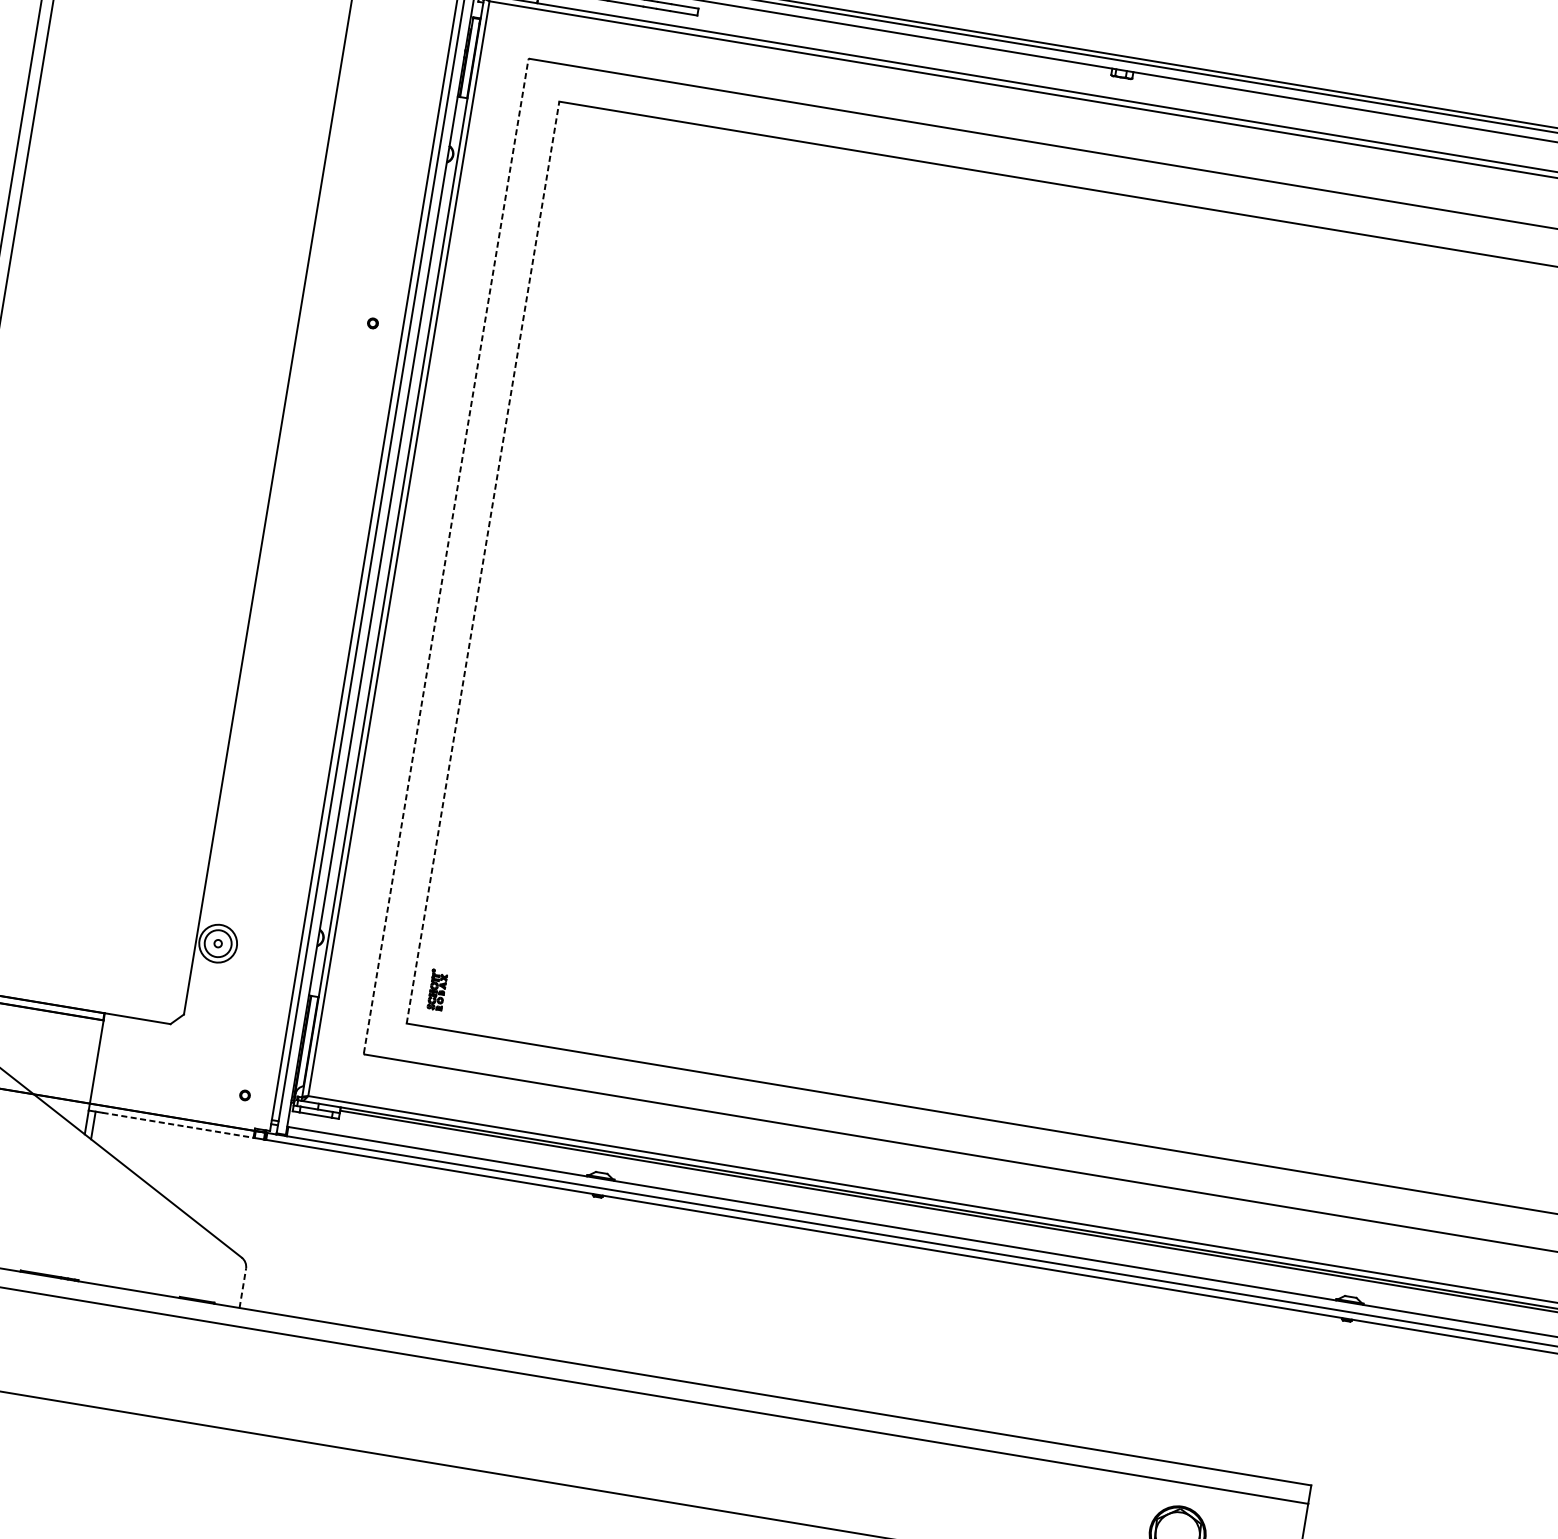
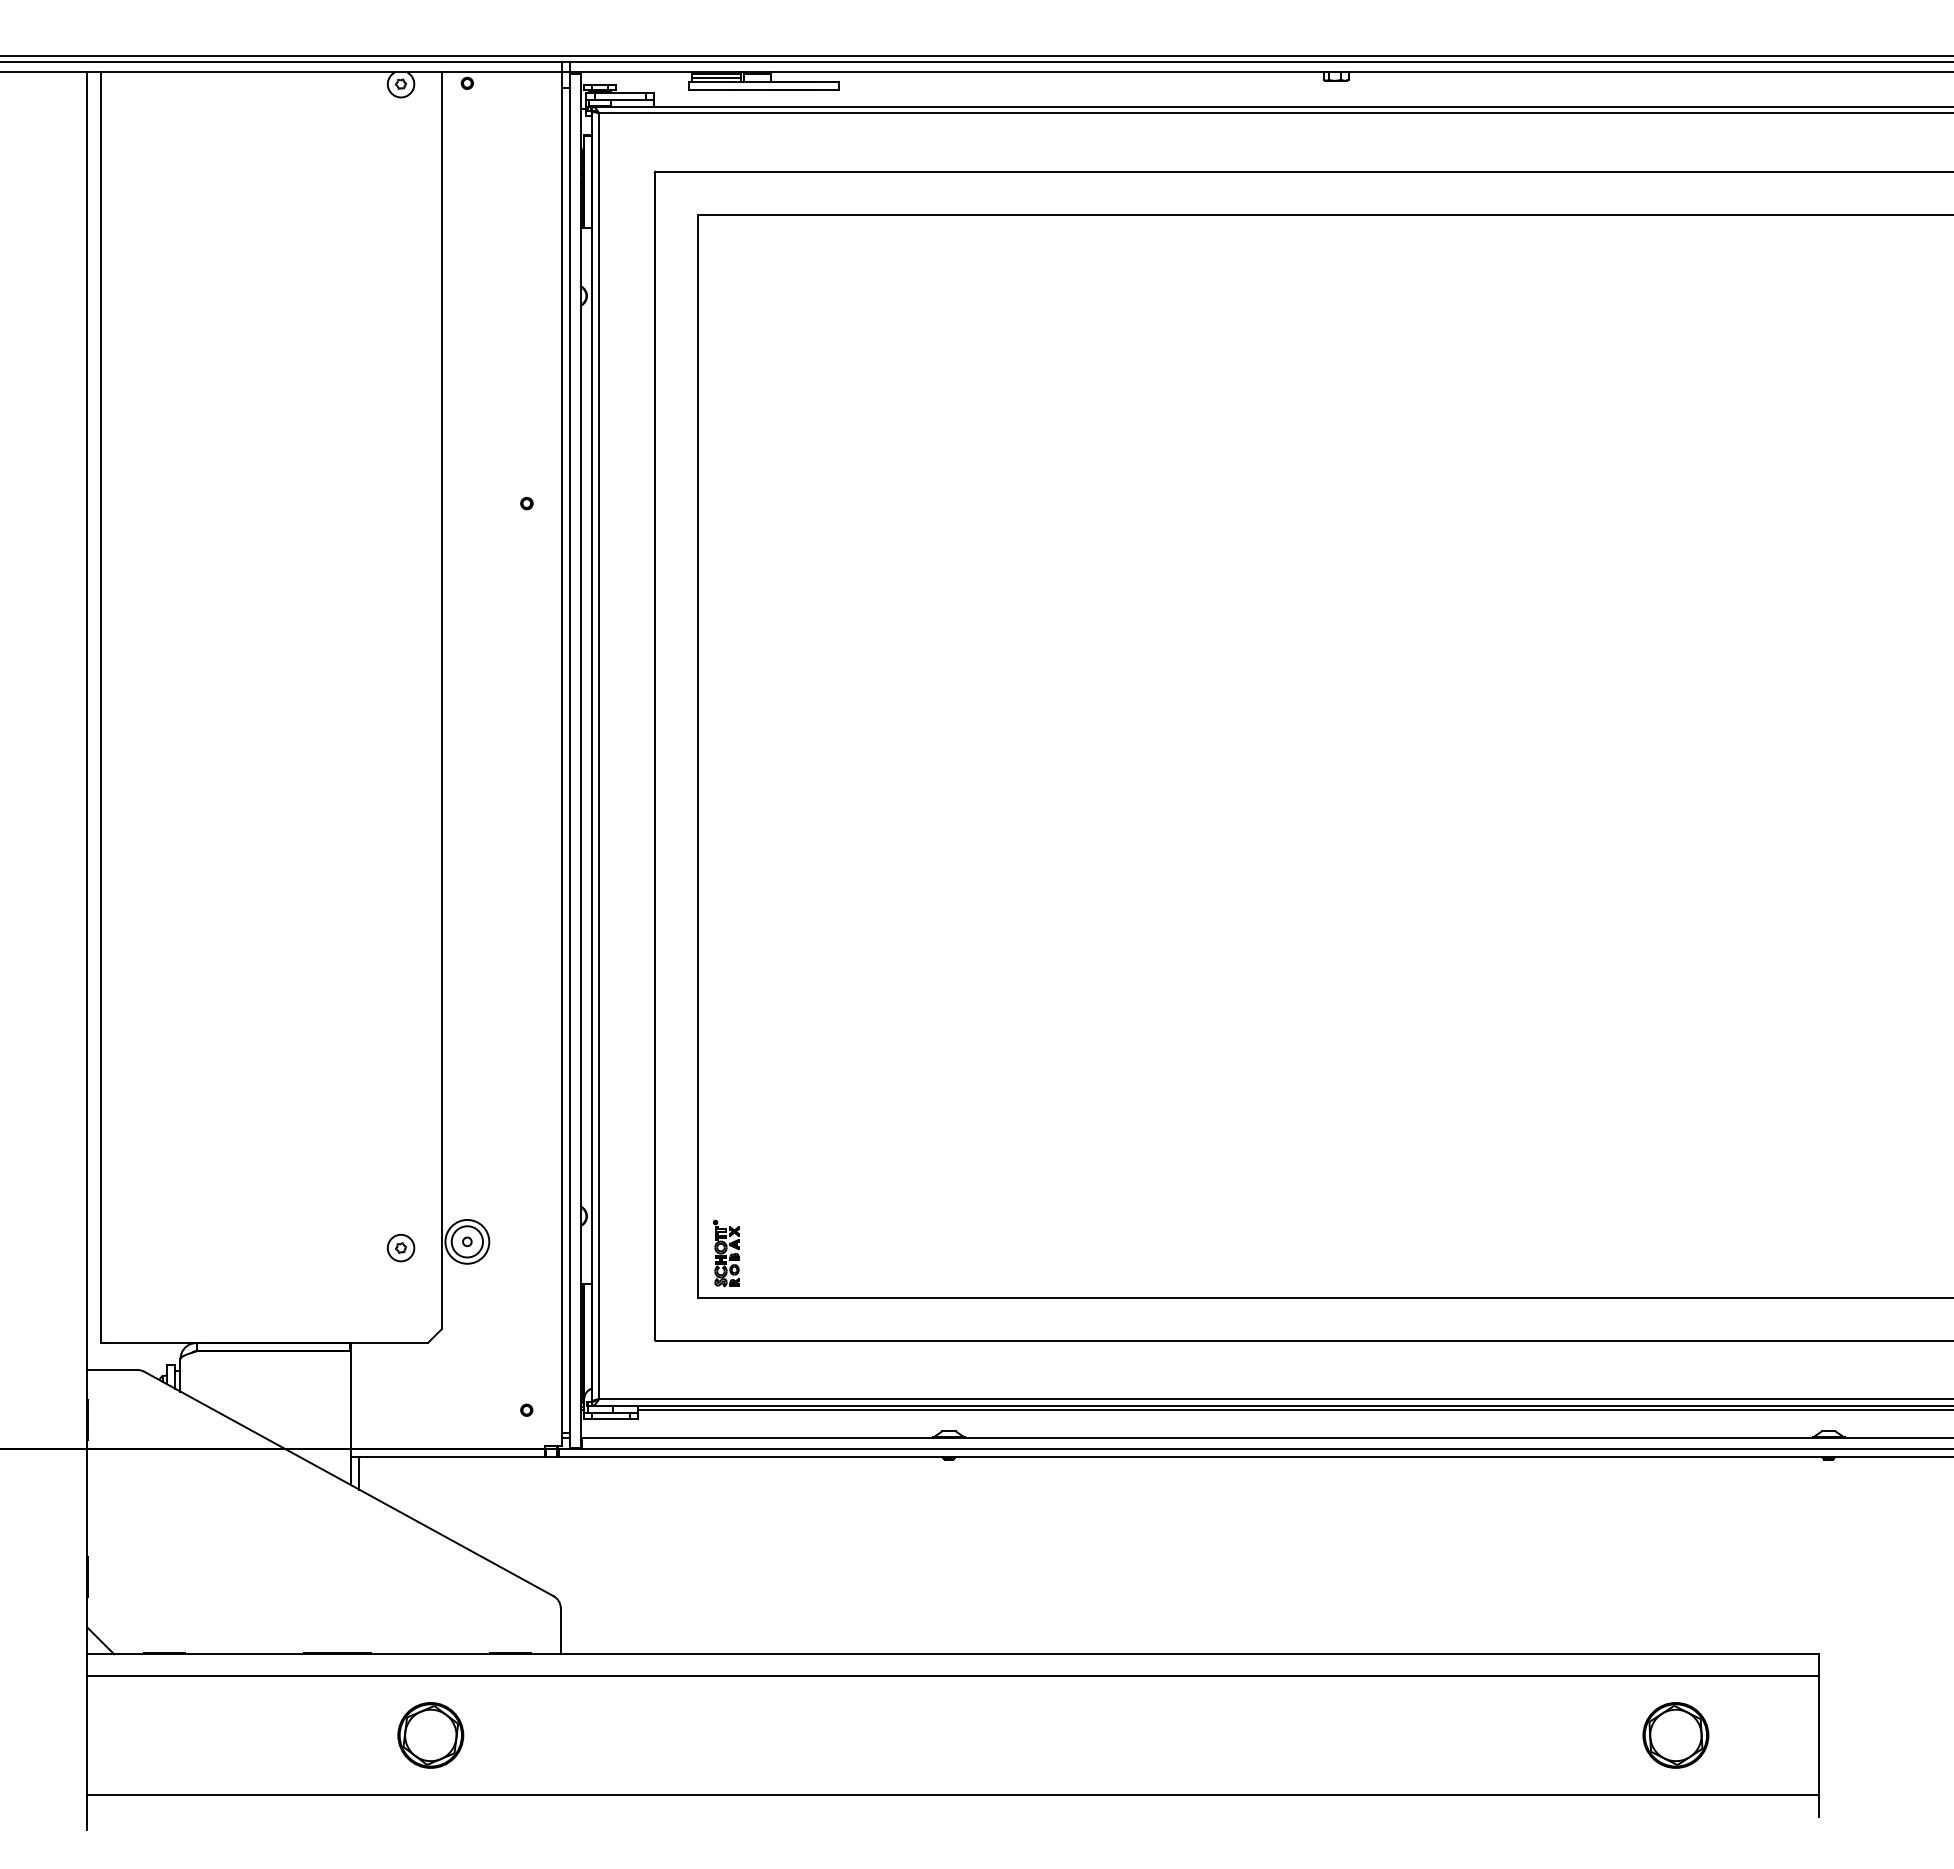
line: (446, 555) -> (654, 755), dashed -> solid
line: (482, 561) -> (697, 755), dashed -> solid
part: (160, 939) -> (400, 1248), added
part: (437, 990) -> (726, 1253), size x1.43
line: (177, 1125) -> (455, 1457), dashed -> solid
line: (242, 1287) -> (560, 1630), dashed -> solid
part: (117, 1358) -> (430, 1735), added

